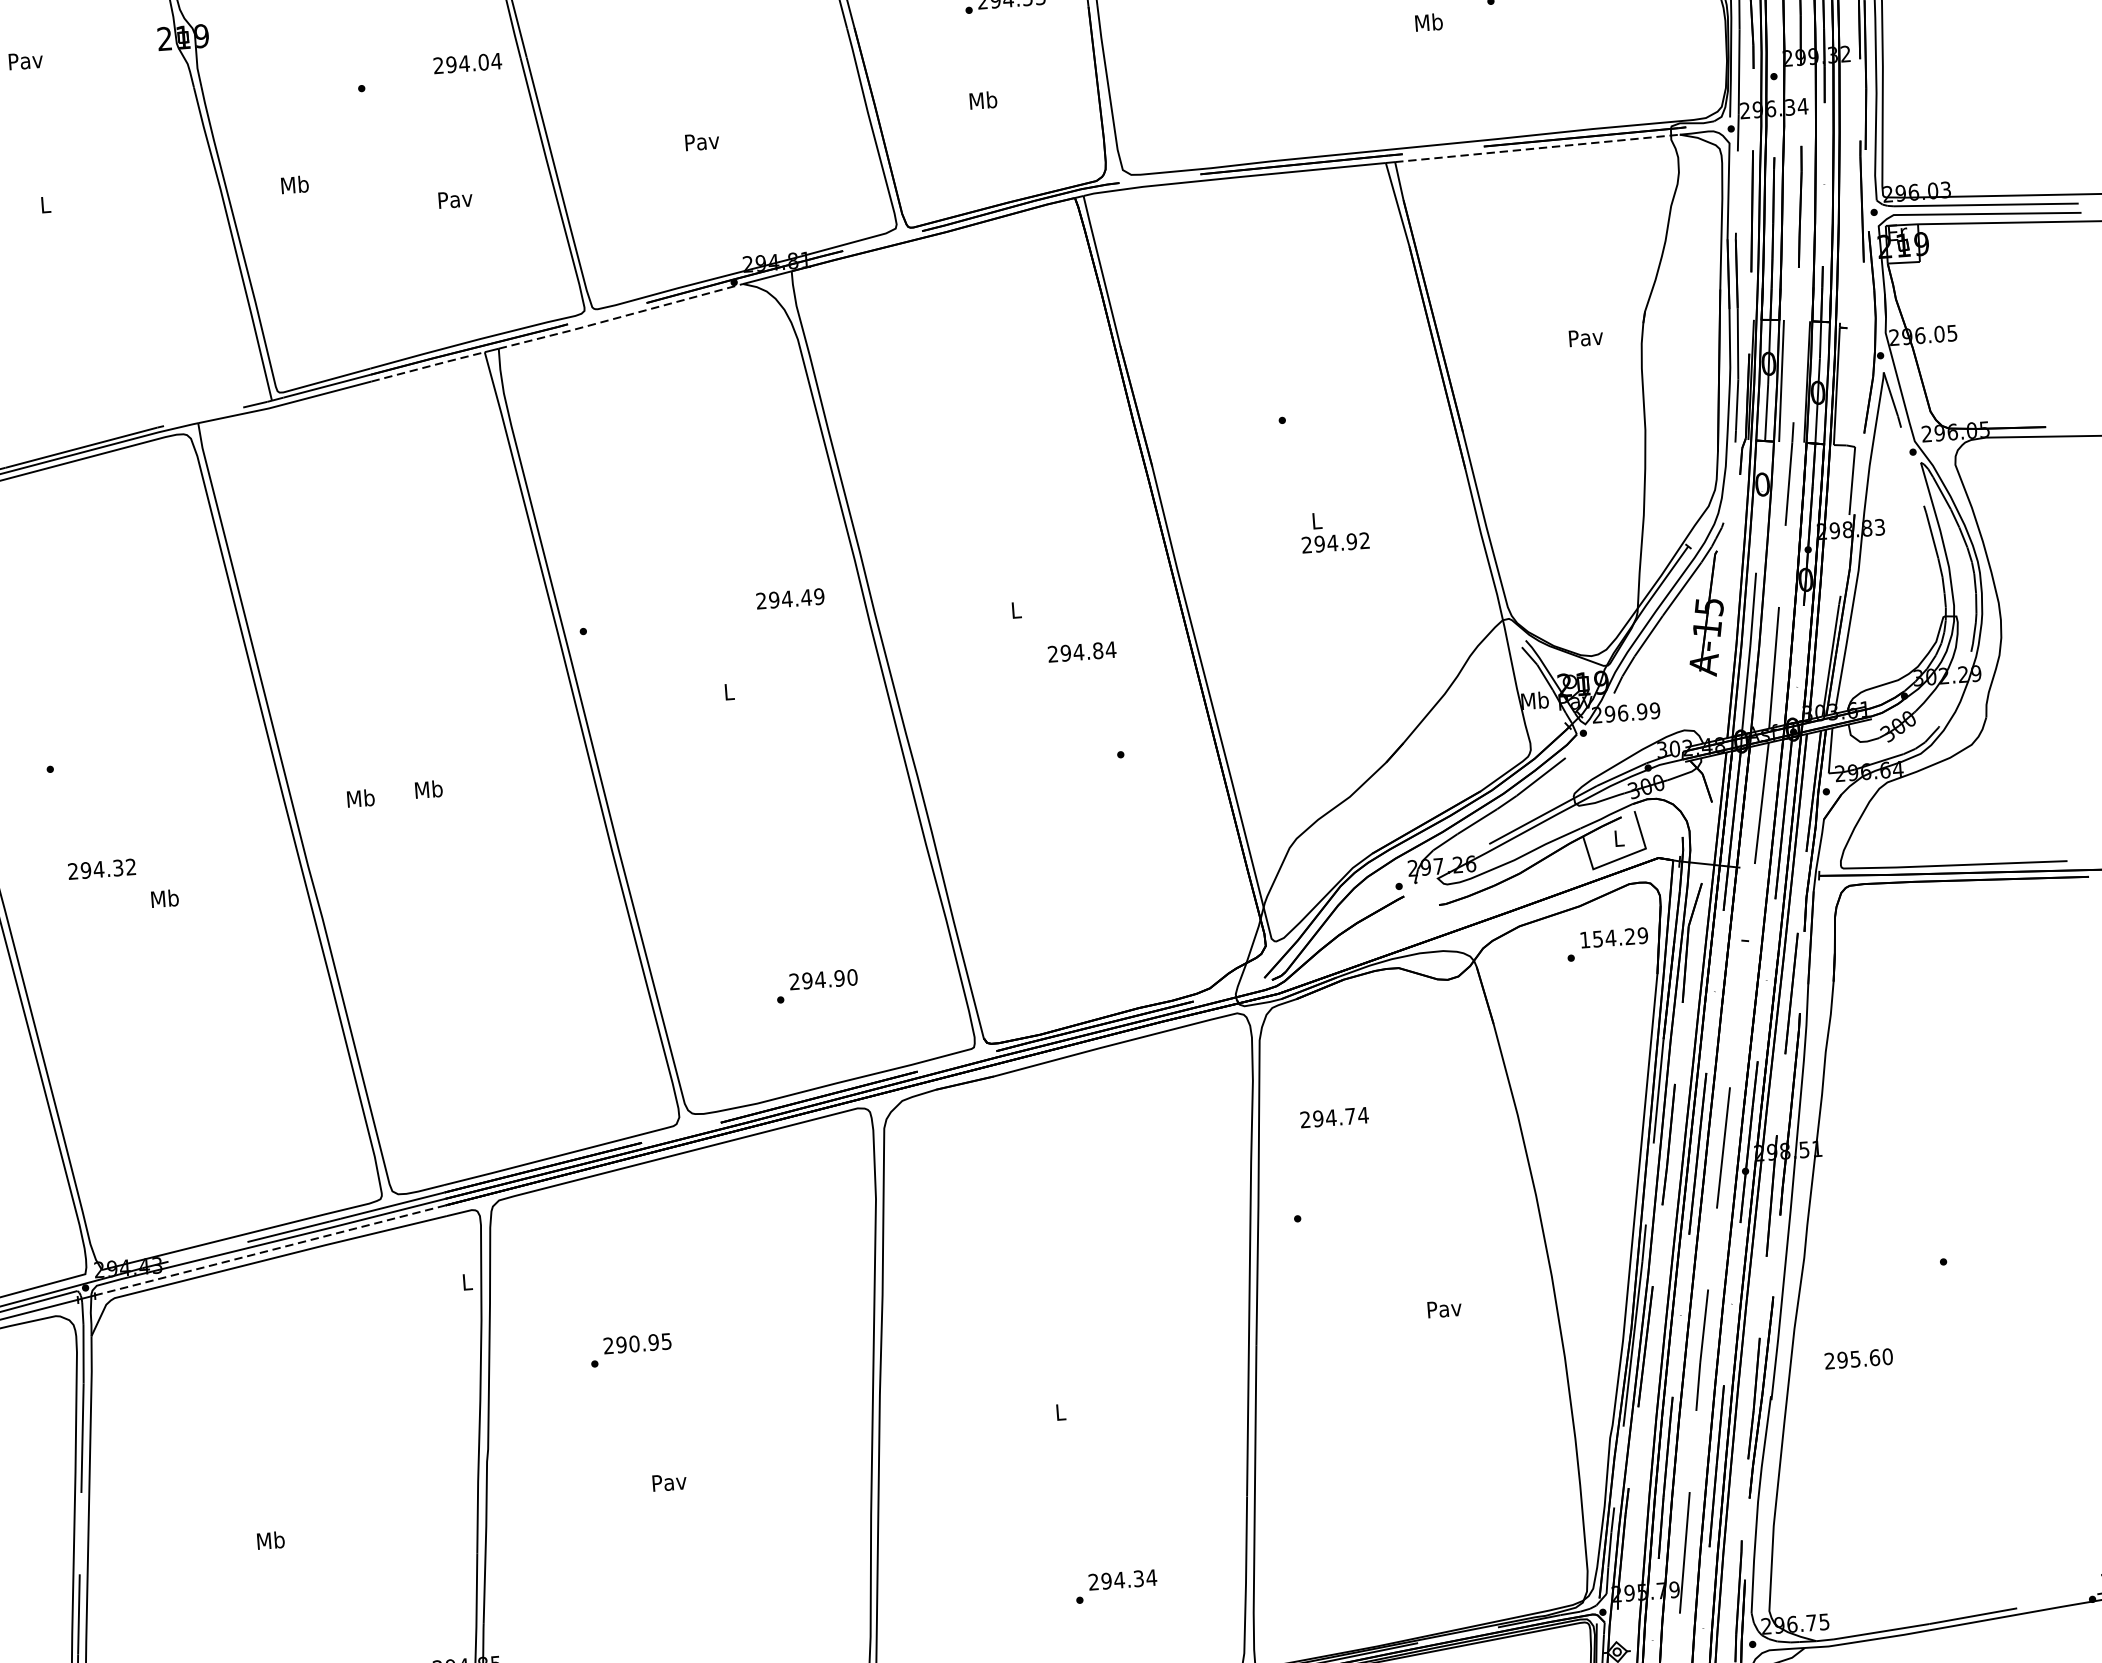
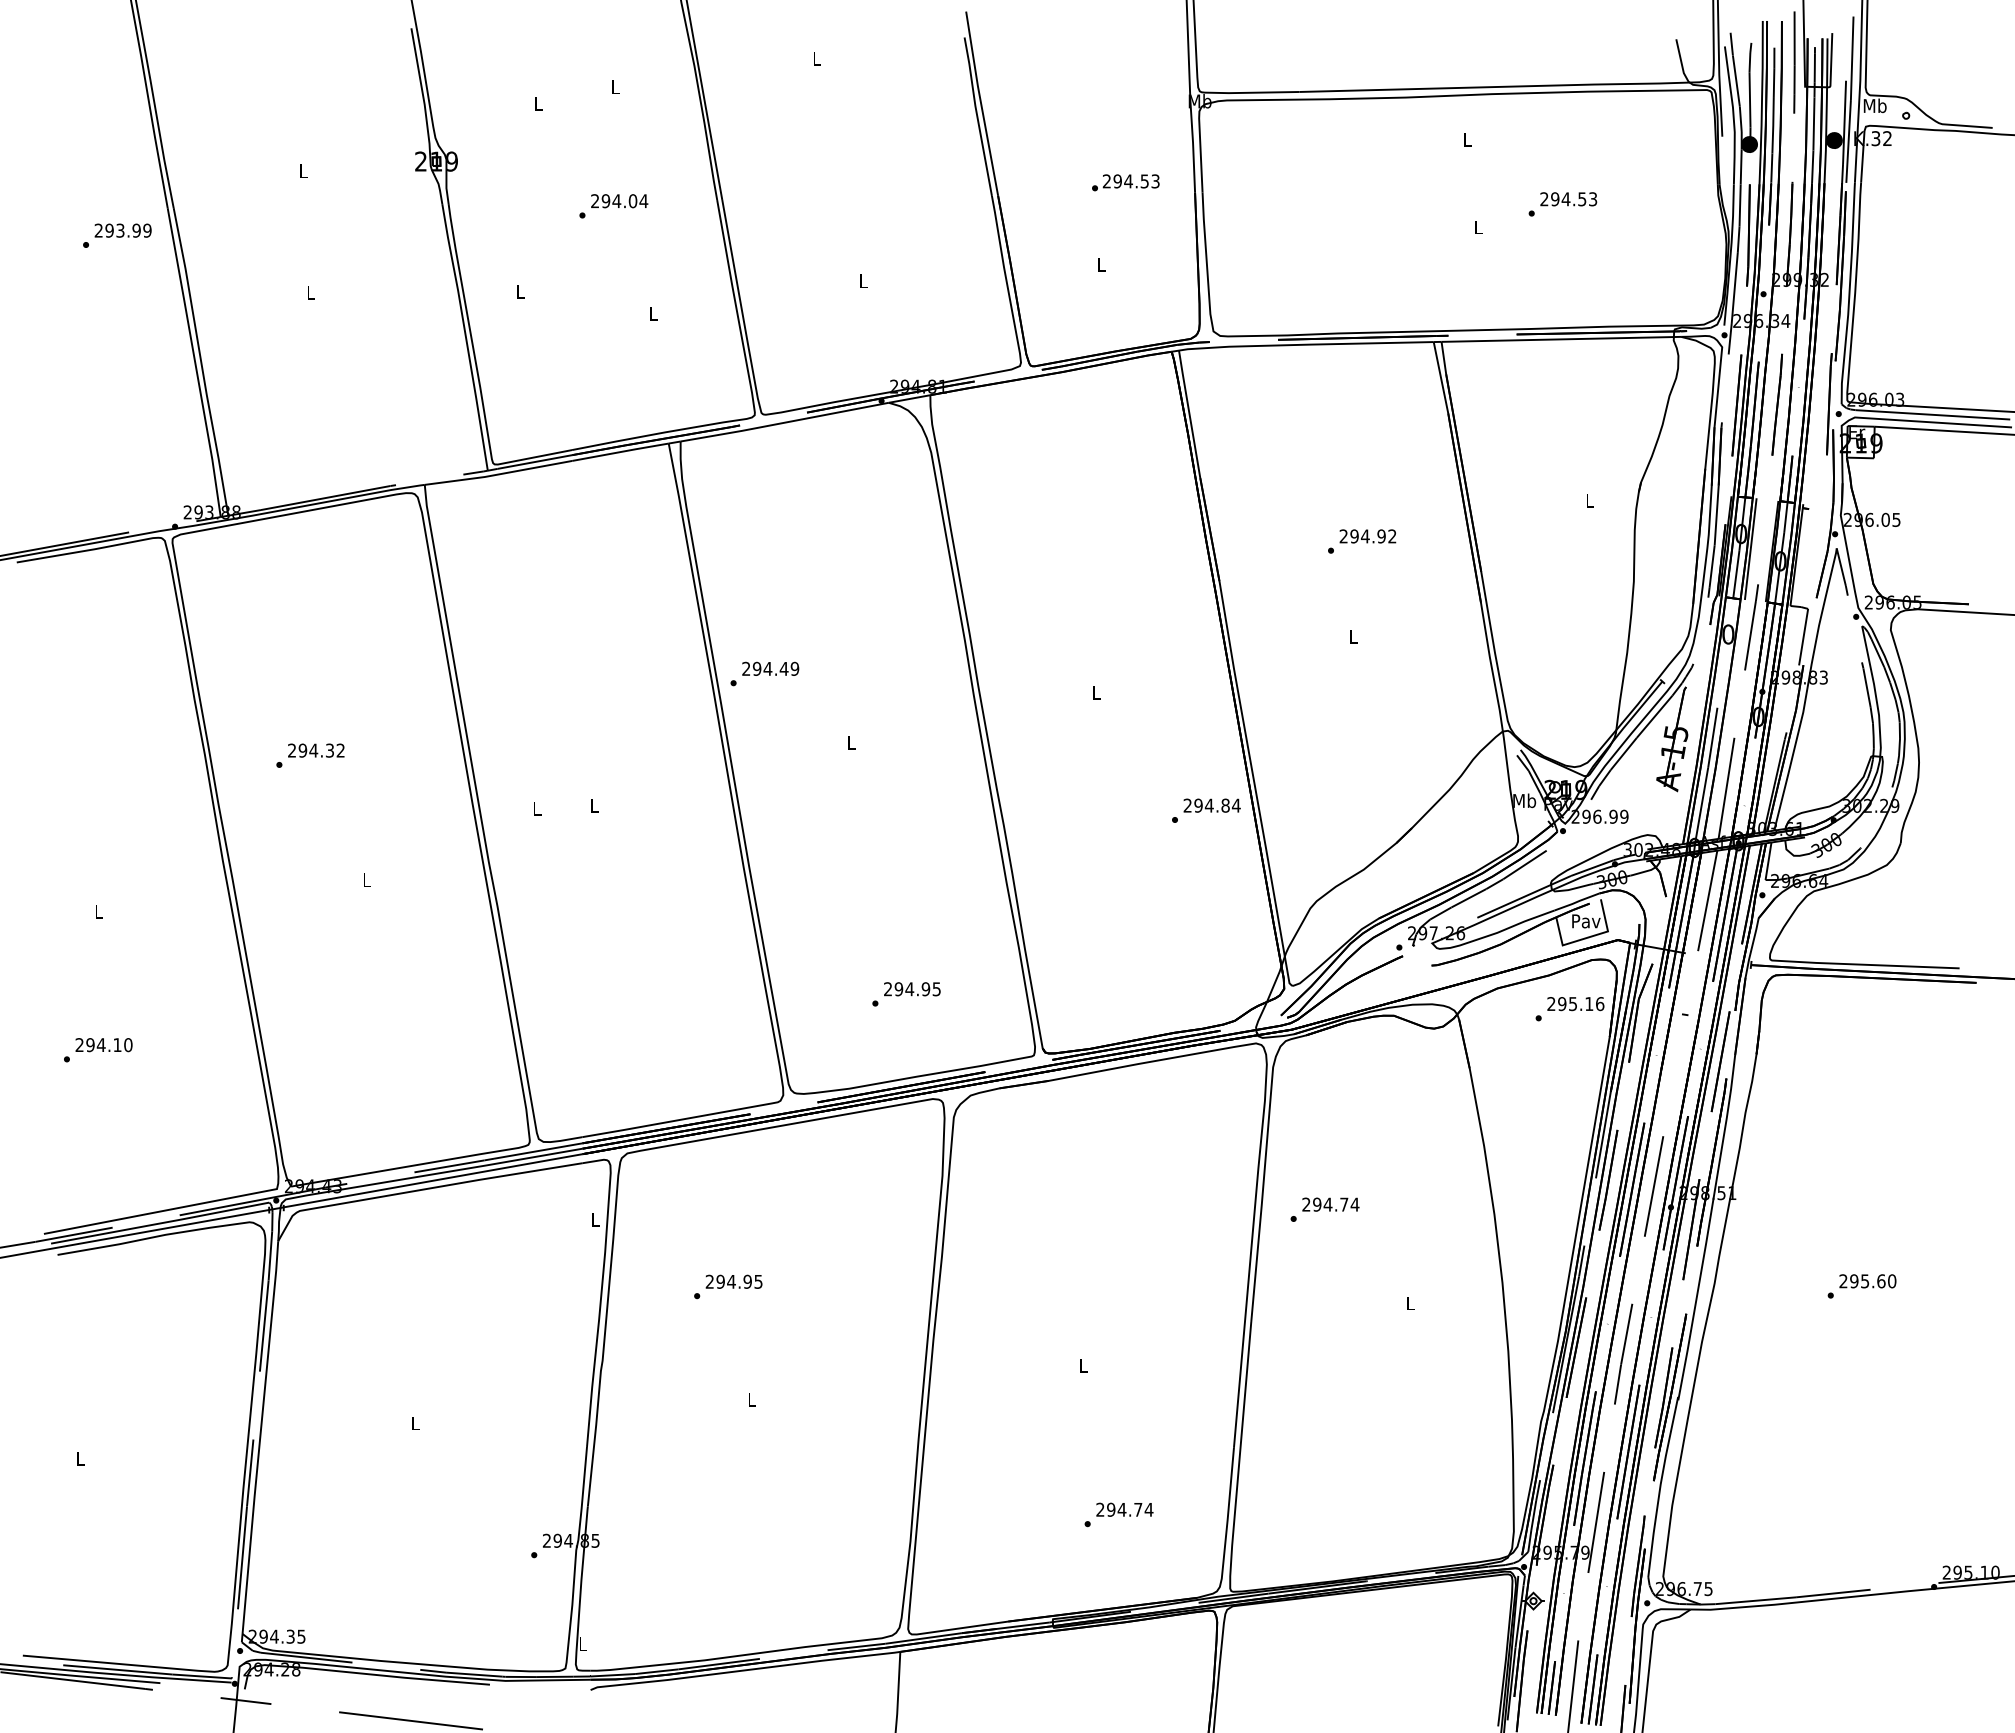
text: (1428, 22) -> (1478, 227), Mb -> L
text: (25, 61) -> (303, 171), Pav -> L
text: (467, 63) -> (619, 201), moved
text: (983, 100) -> (1101, 264), Mb -> L
text: (701, 141) -> (863, 281), Pav -> L
line: (1538, 148) -> (1562, 339), dashed -> solid
text: (294, 184) -> (520, 291), Mb -> L
text: (455, 200) -> (653, 314), Pav -> L
line: (620, 316) -> (784, 422), dashed -> solid
text: (1586, 337) -> (1590, 500), Pav -> L
line: (429, 365) -> (621, 451), dashed -> solid
text: (1335, 543) -> (1367, 536), moved
text: (790, 598) -> (770, 668), moved
text: (1081, 651) -> (1211, 805), moved
text: (428, 789) -> (594, 805), Mb -> L
text: (360, 798) -> (536, 808), Mb -> L
text: (1619, 838) -> (1586, 921), L -> Pav
text: (102, 869) -> (316, 750), moved
text: (164, 897) -> (366, 879), Mb -> L
text: (1613, 938) -> (1575, 1004), 154.29 -> 295.16
text: (852, 977) -> (936, 989), 294.90 -> 294.95
text: (1334, 1117) -> (1330, 1204), moved
line: (270, 1250) -> (433, 1180), dashed -> solid
text: (1444, 1308) -> (1410, 1303), Pav -> L
text: (634, 1343) -> (731, 1281), 290.95 -> 294.95
text: (1858, 1359) -> (1867, 1281), moved
text: (669, 1482) -> (752, 1399), Pav -> L
text: (271, 1540) -> (415, 1423), Mb -> L
text: (1139, 1578) -> (1138, 1509), 294.34 -> 294.74

